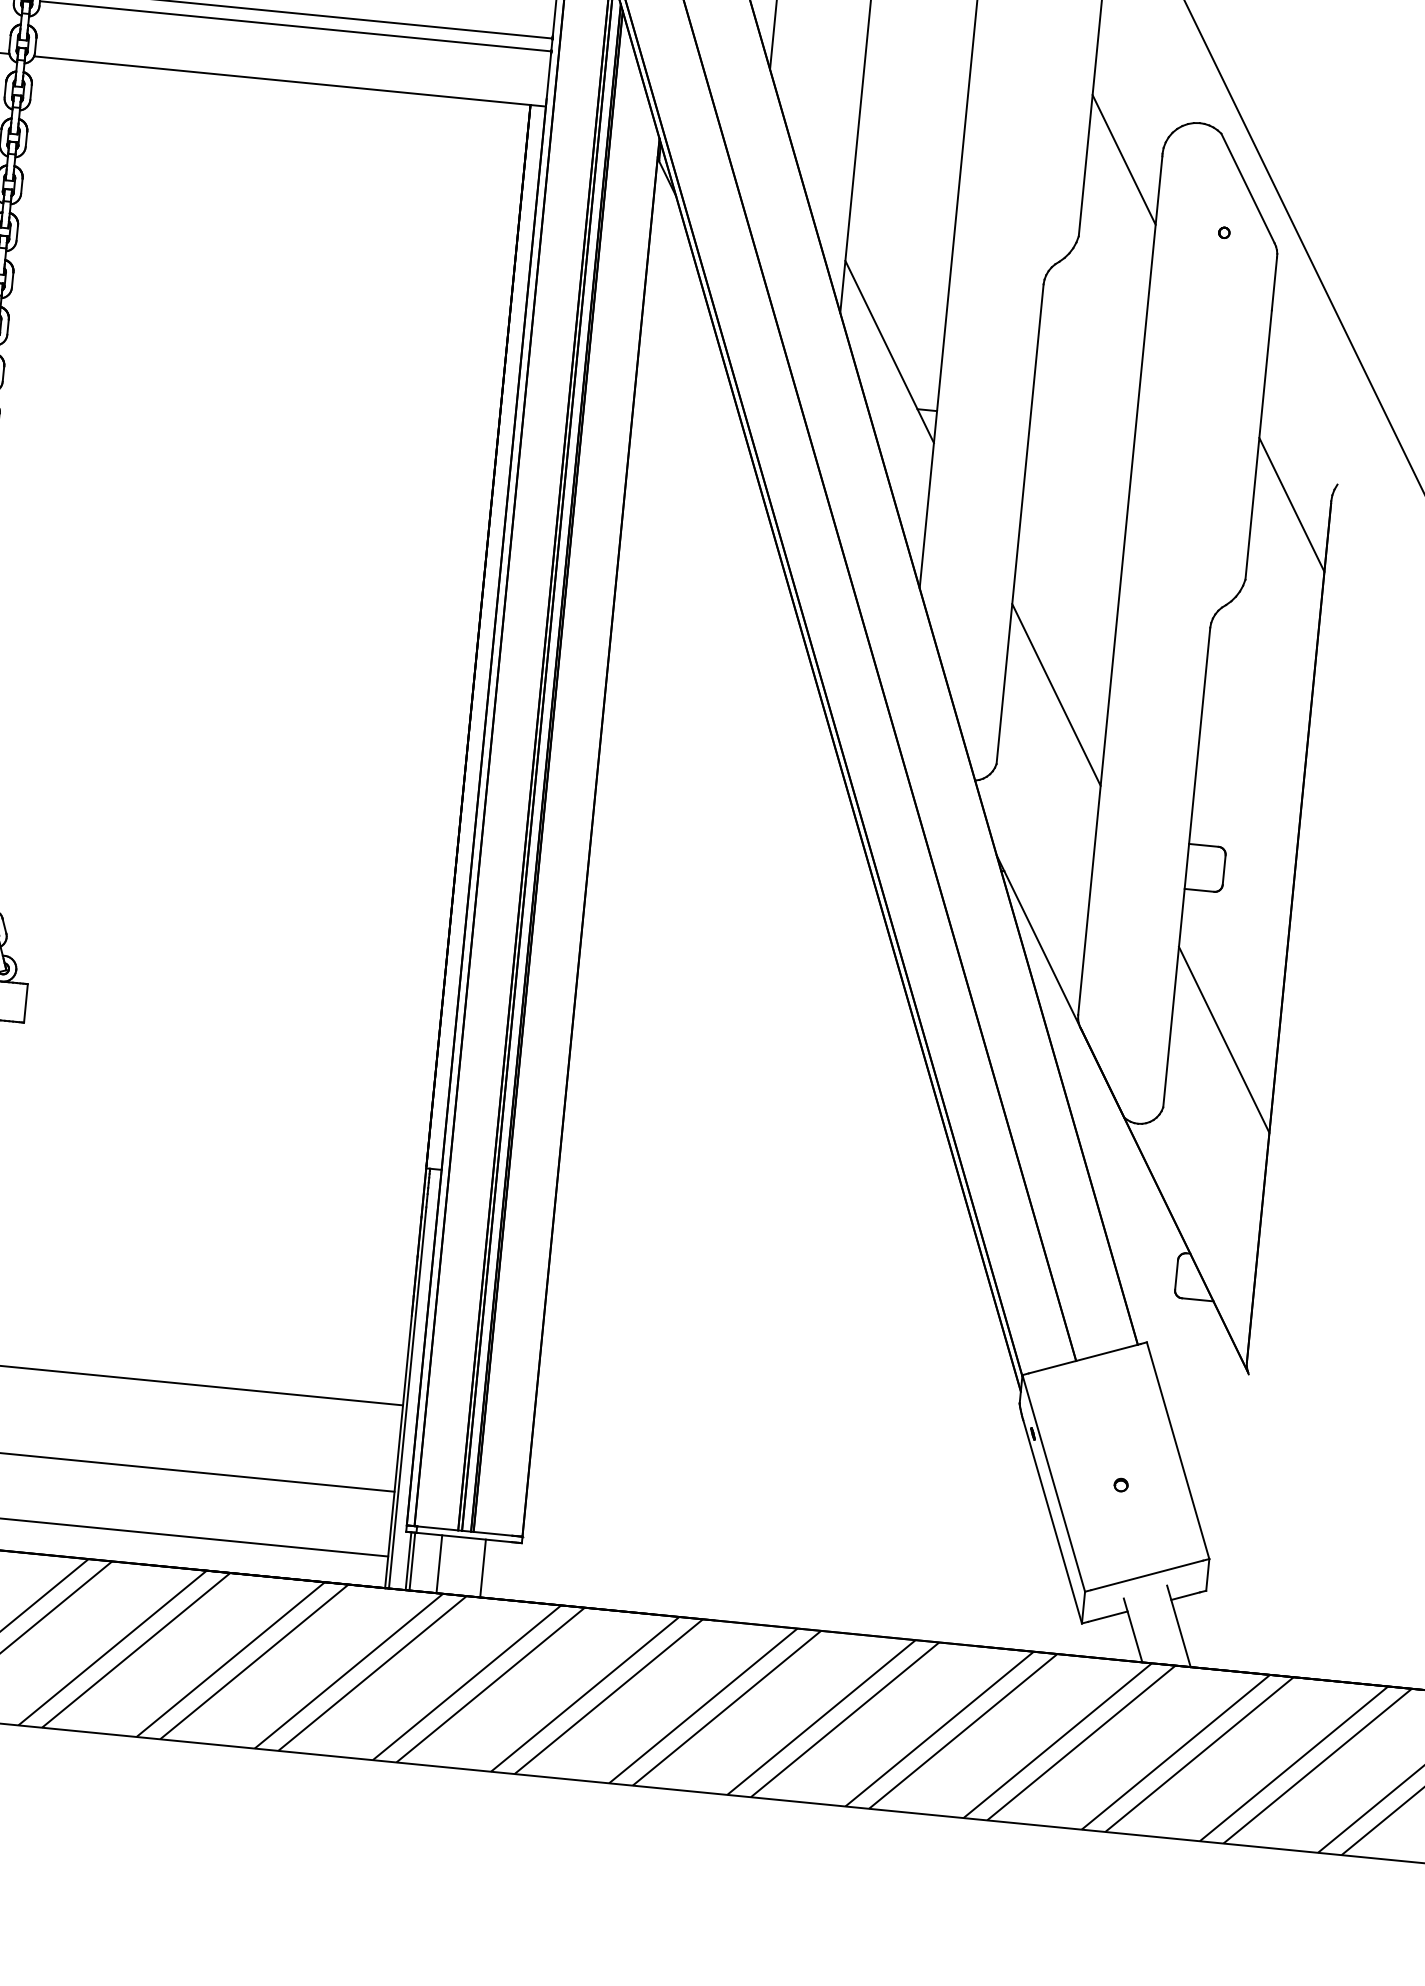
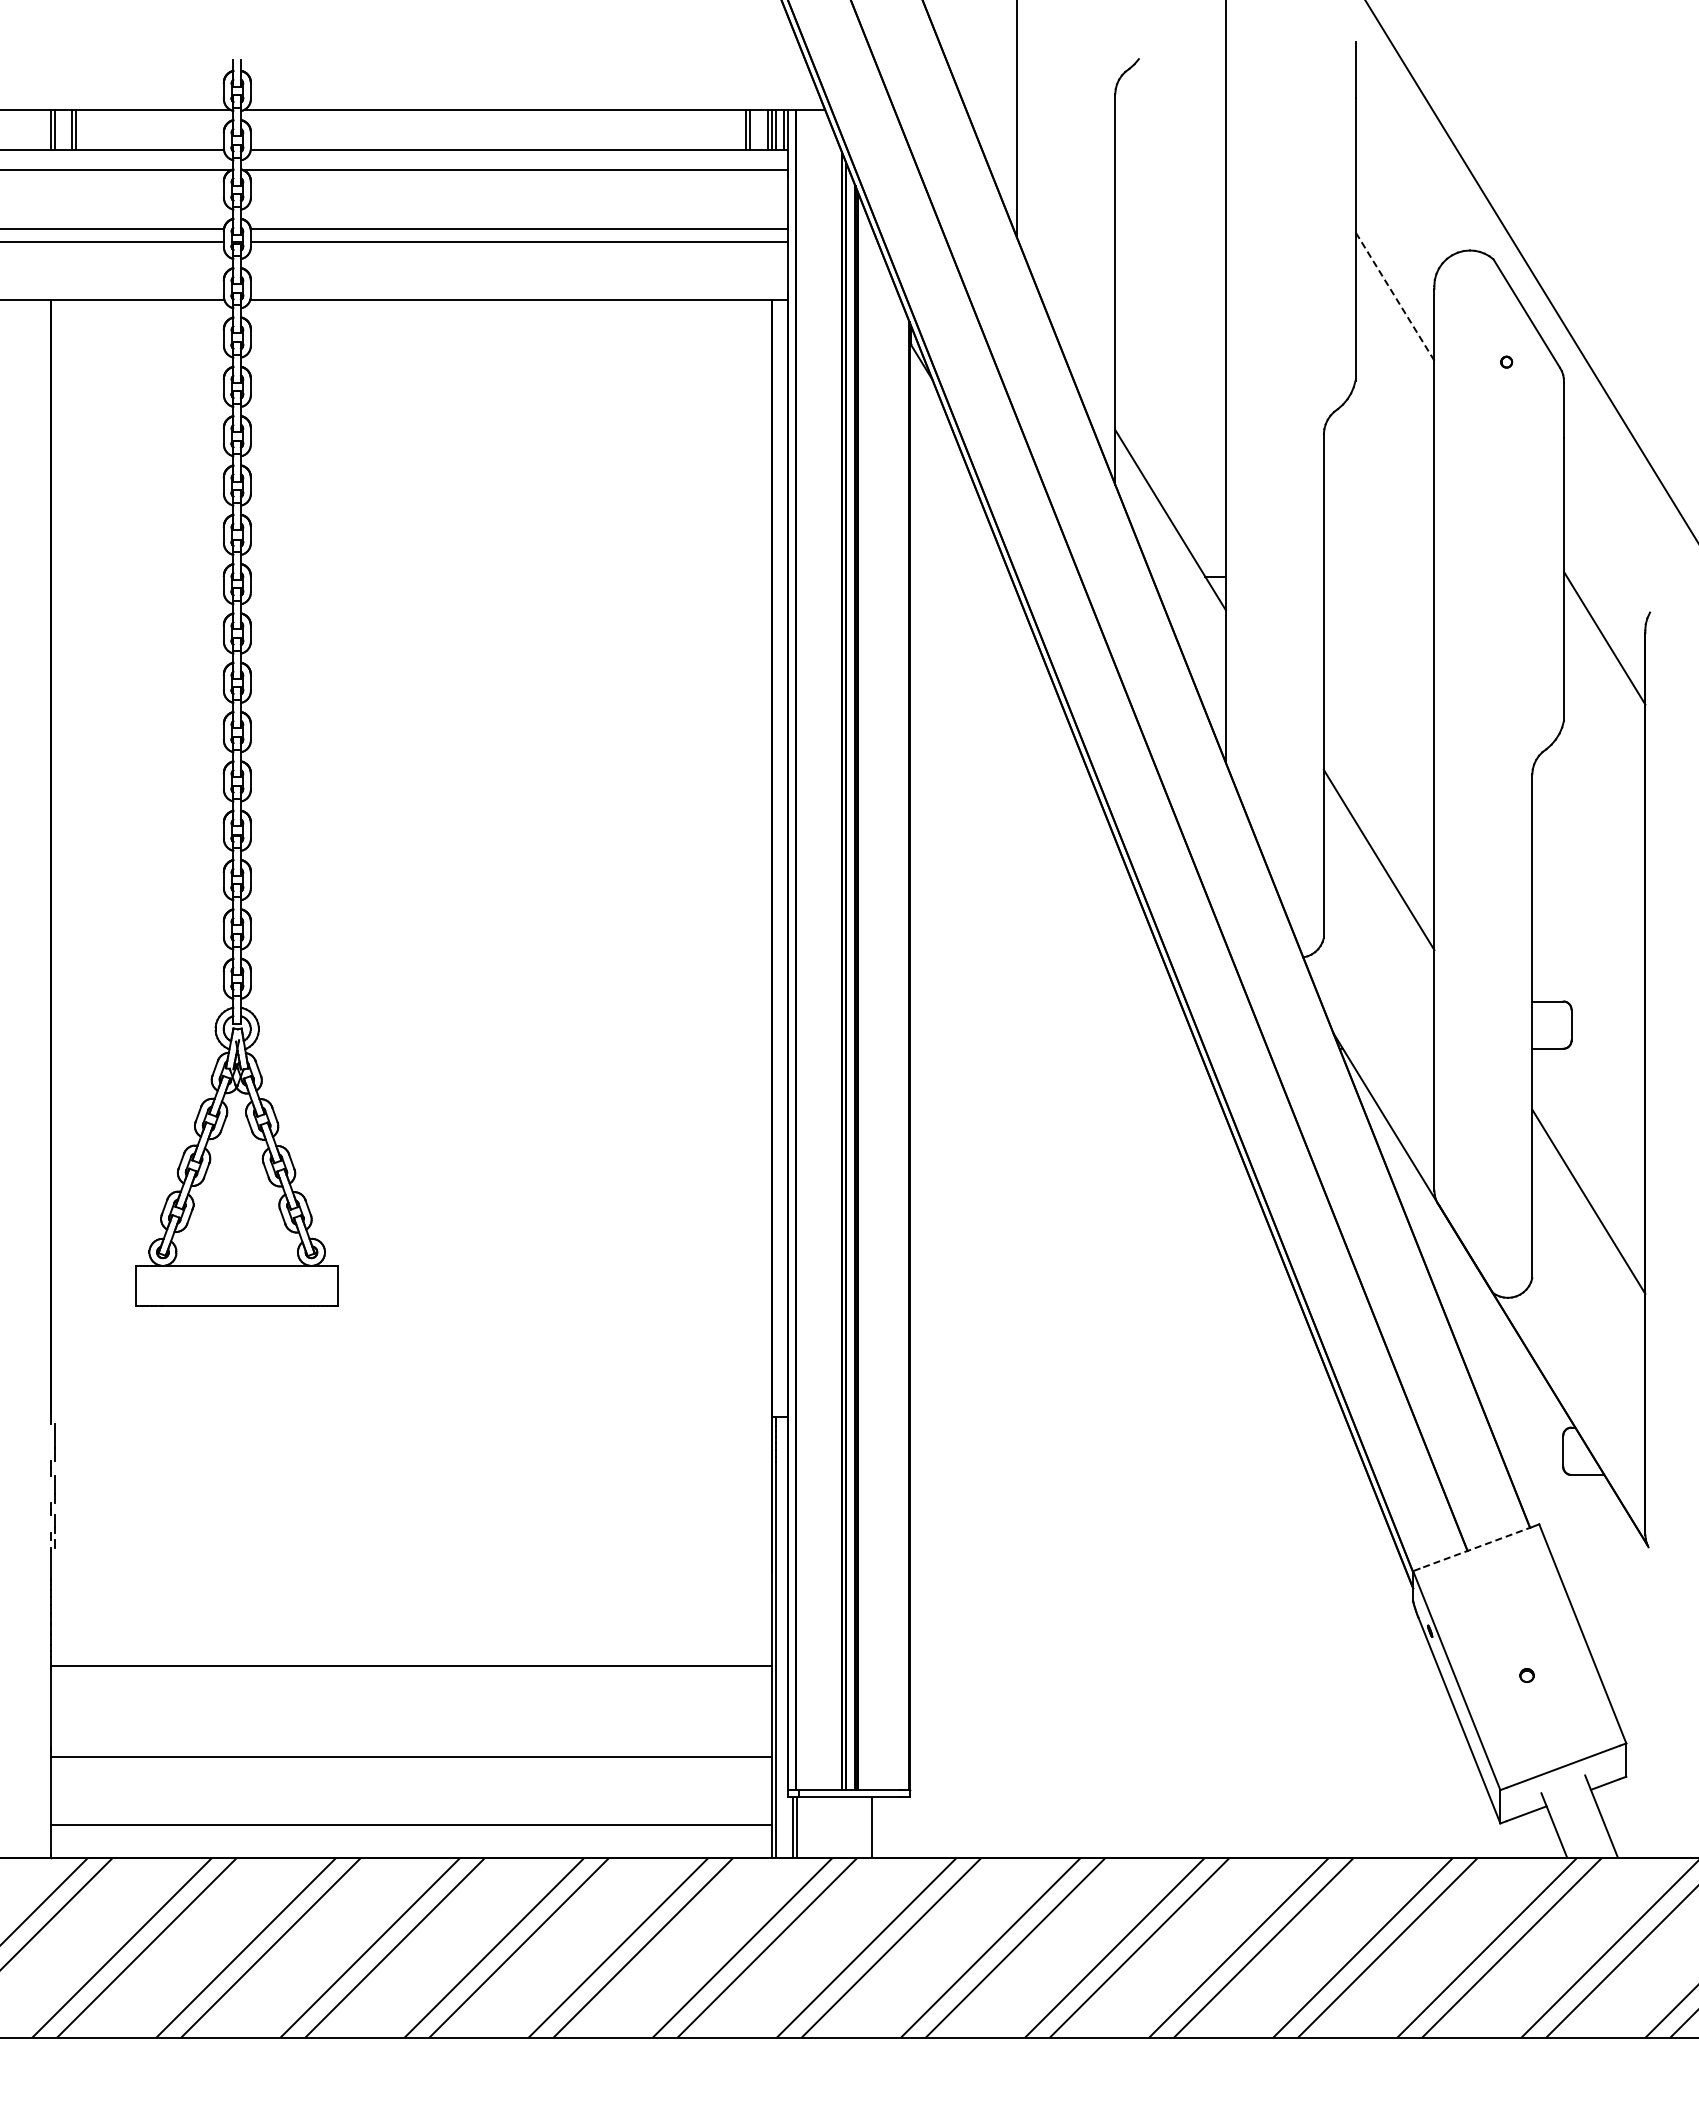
line: (1123, 159) -> (1394, 296), solid -> dashed
line: (1084, 1358) -> (1475, 1547), solid -> dashed
line: (439, 1564) -> (825, 1827), removed

